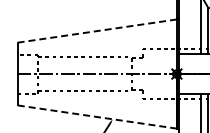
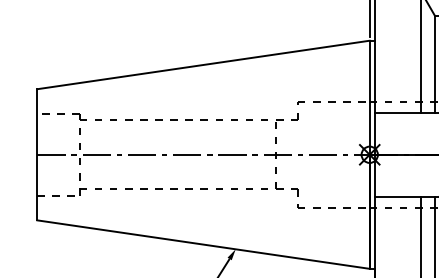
line: (96, 31) -> (201, 65), dashed -> solid
line: (97, 117) -> (203, 245), dashed -> solid

